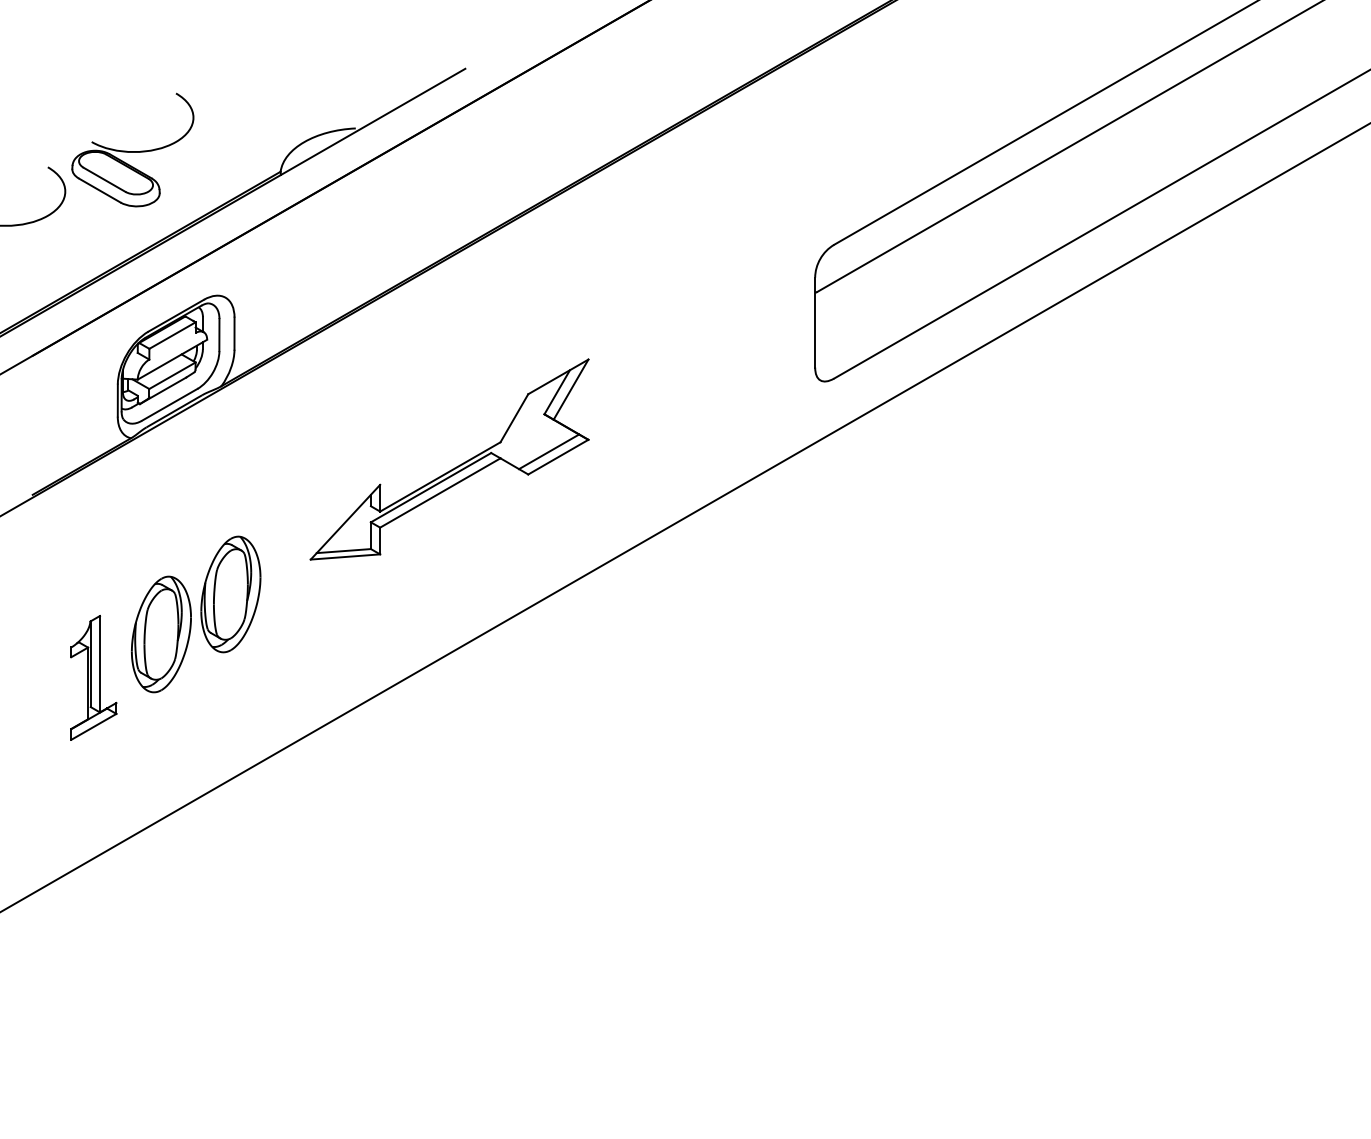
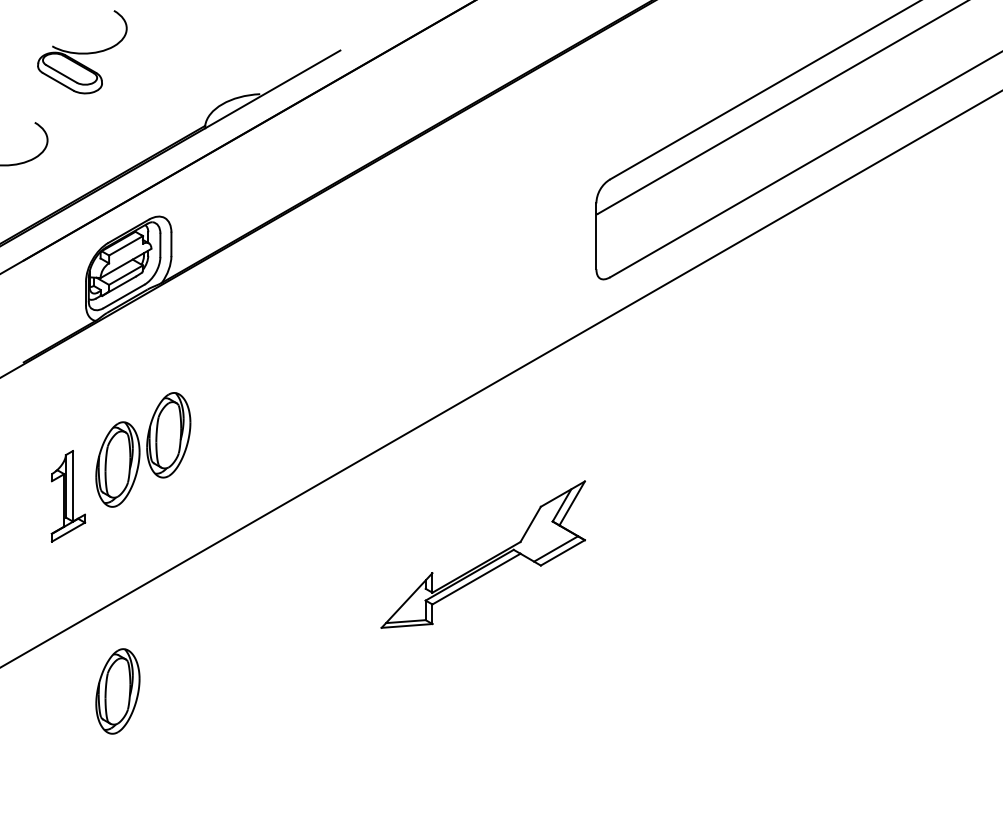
part: (132, 149) -> (82, 51), moved
part: (454, 467) -> (486, 560), moved
part: (161, 944) -> (117, 691), added

